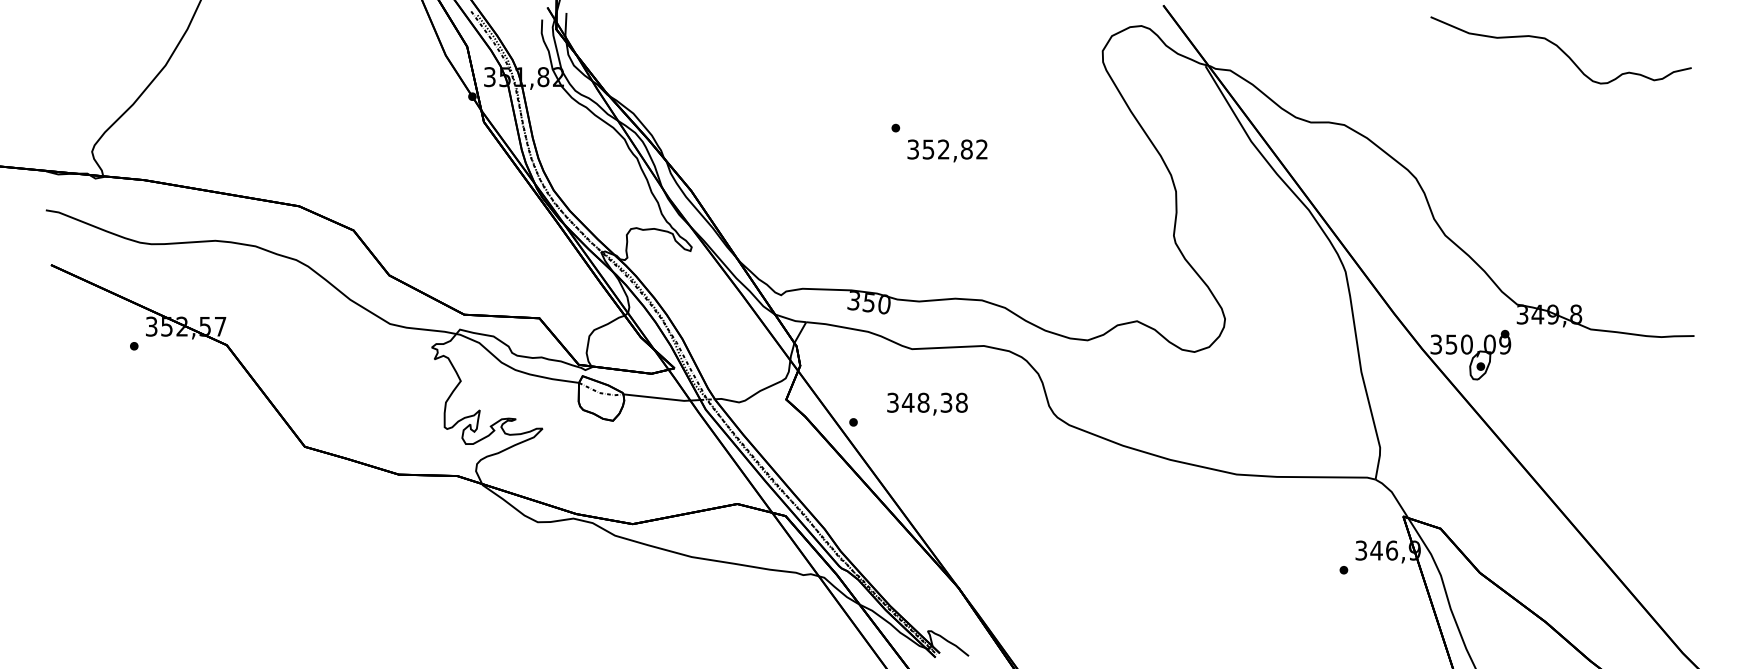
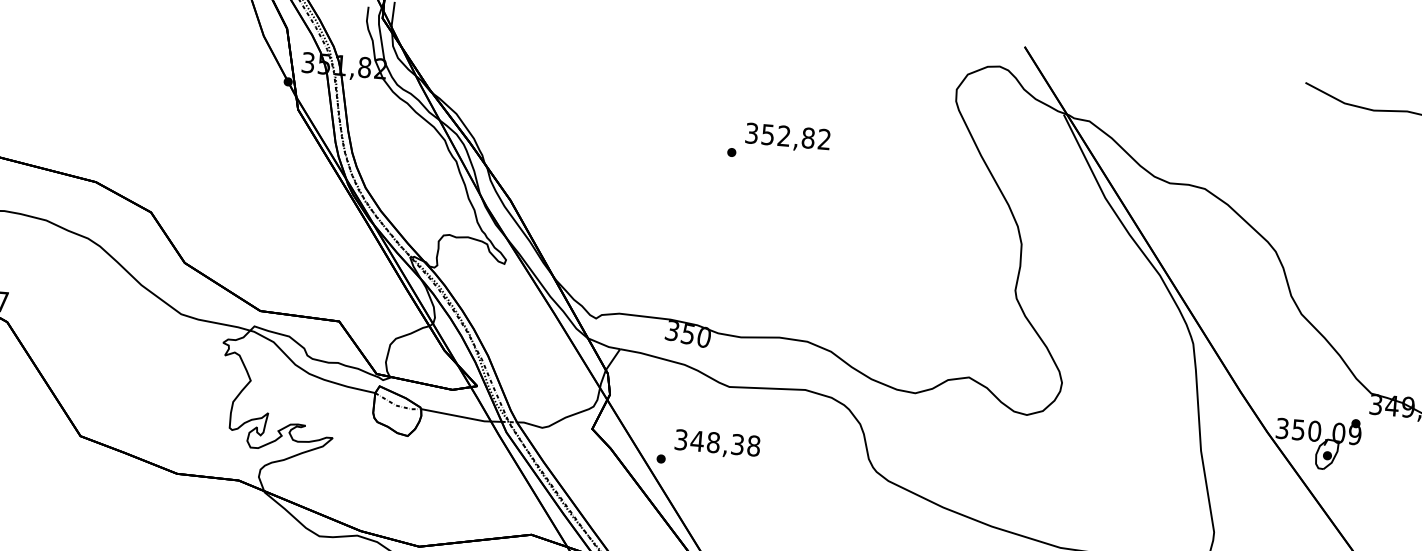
text: (947, 150) -> (787, 137), moved
text: (927, 403) -> (717, 443), moved

